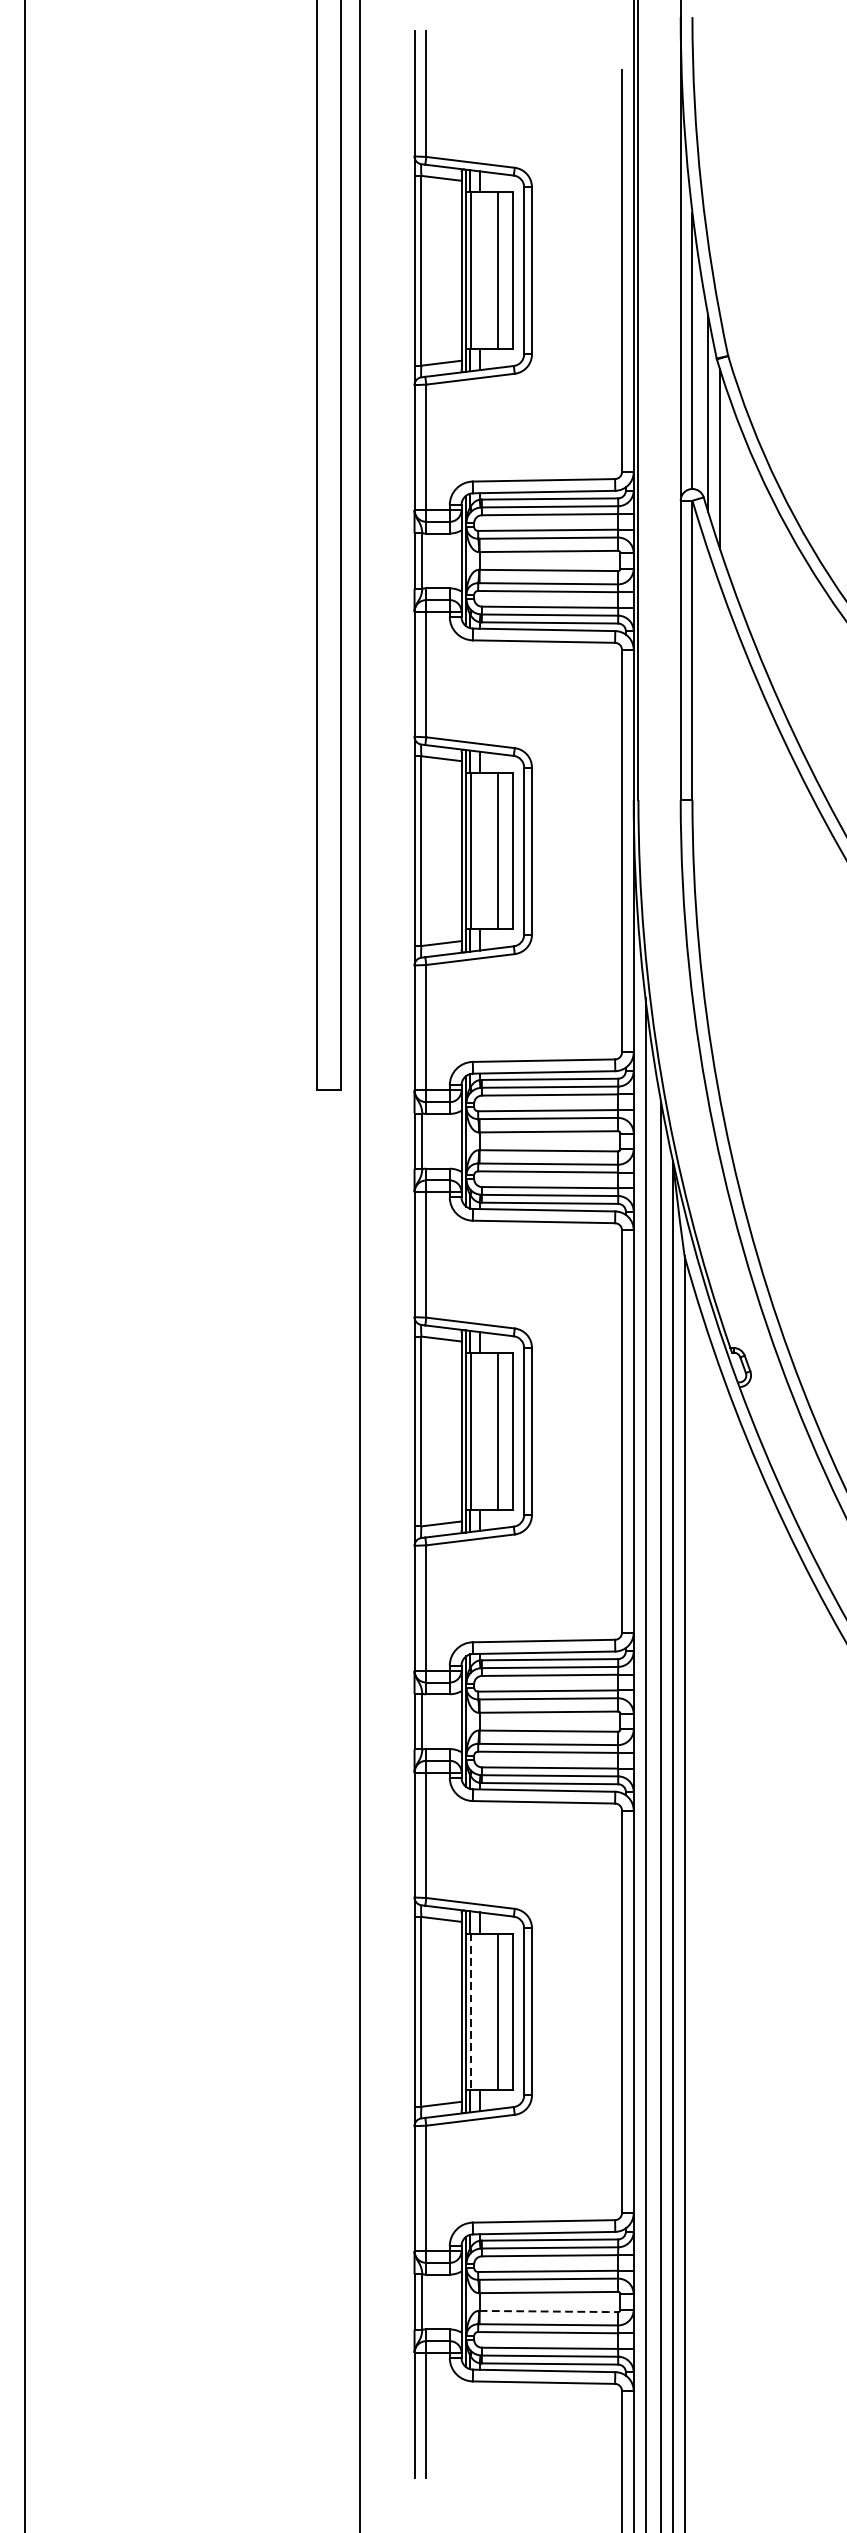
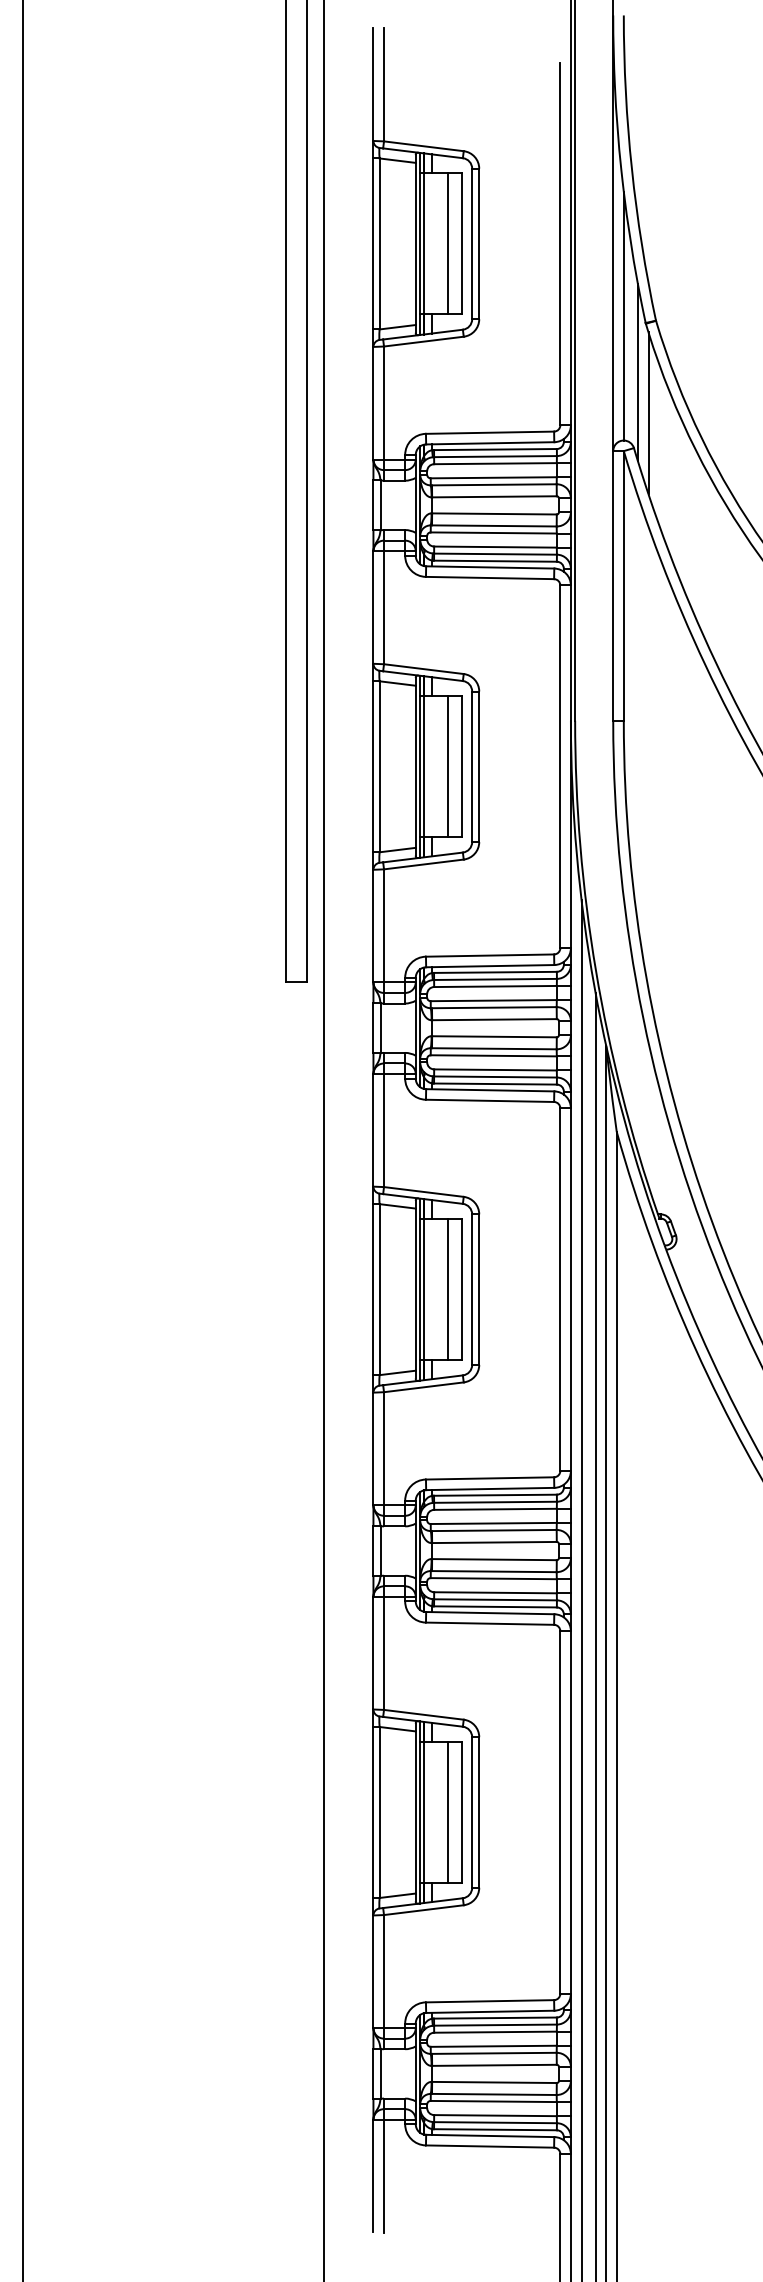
line: (471, 2011) -> (424, 1812), dashed -> solid
line: (548, 2311) -> (494, 2082), dashed -> solid

